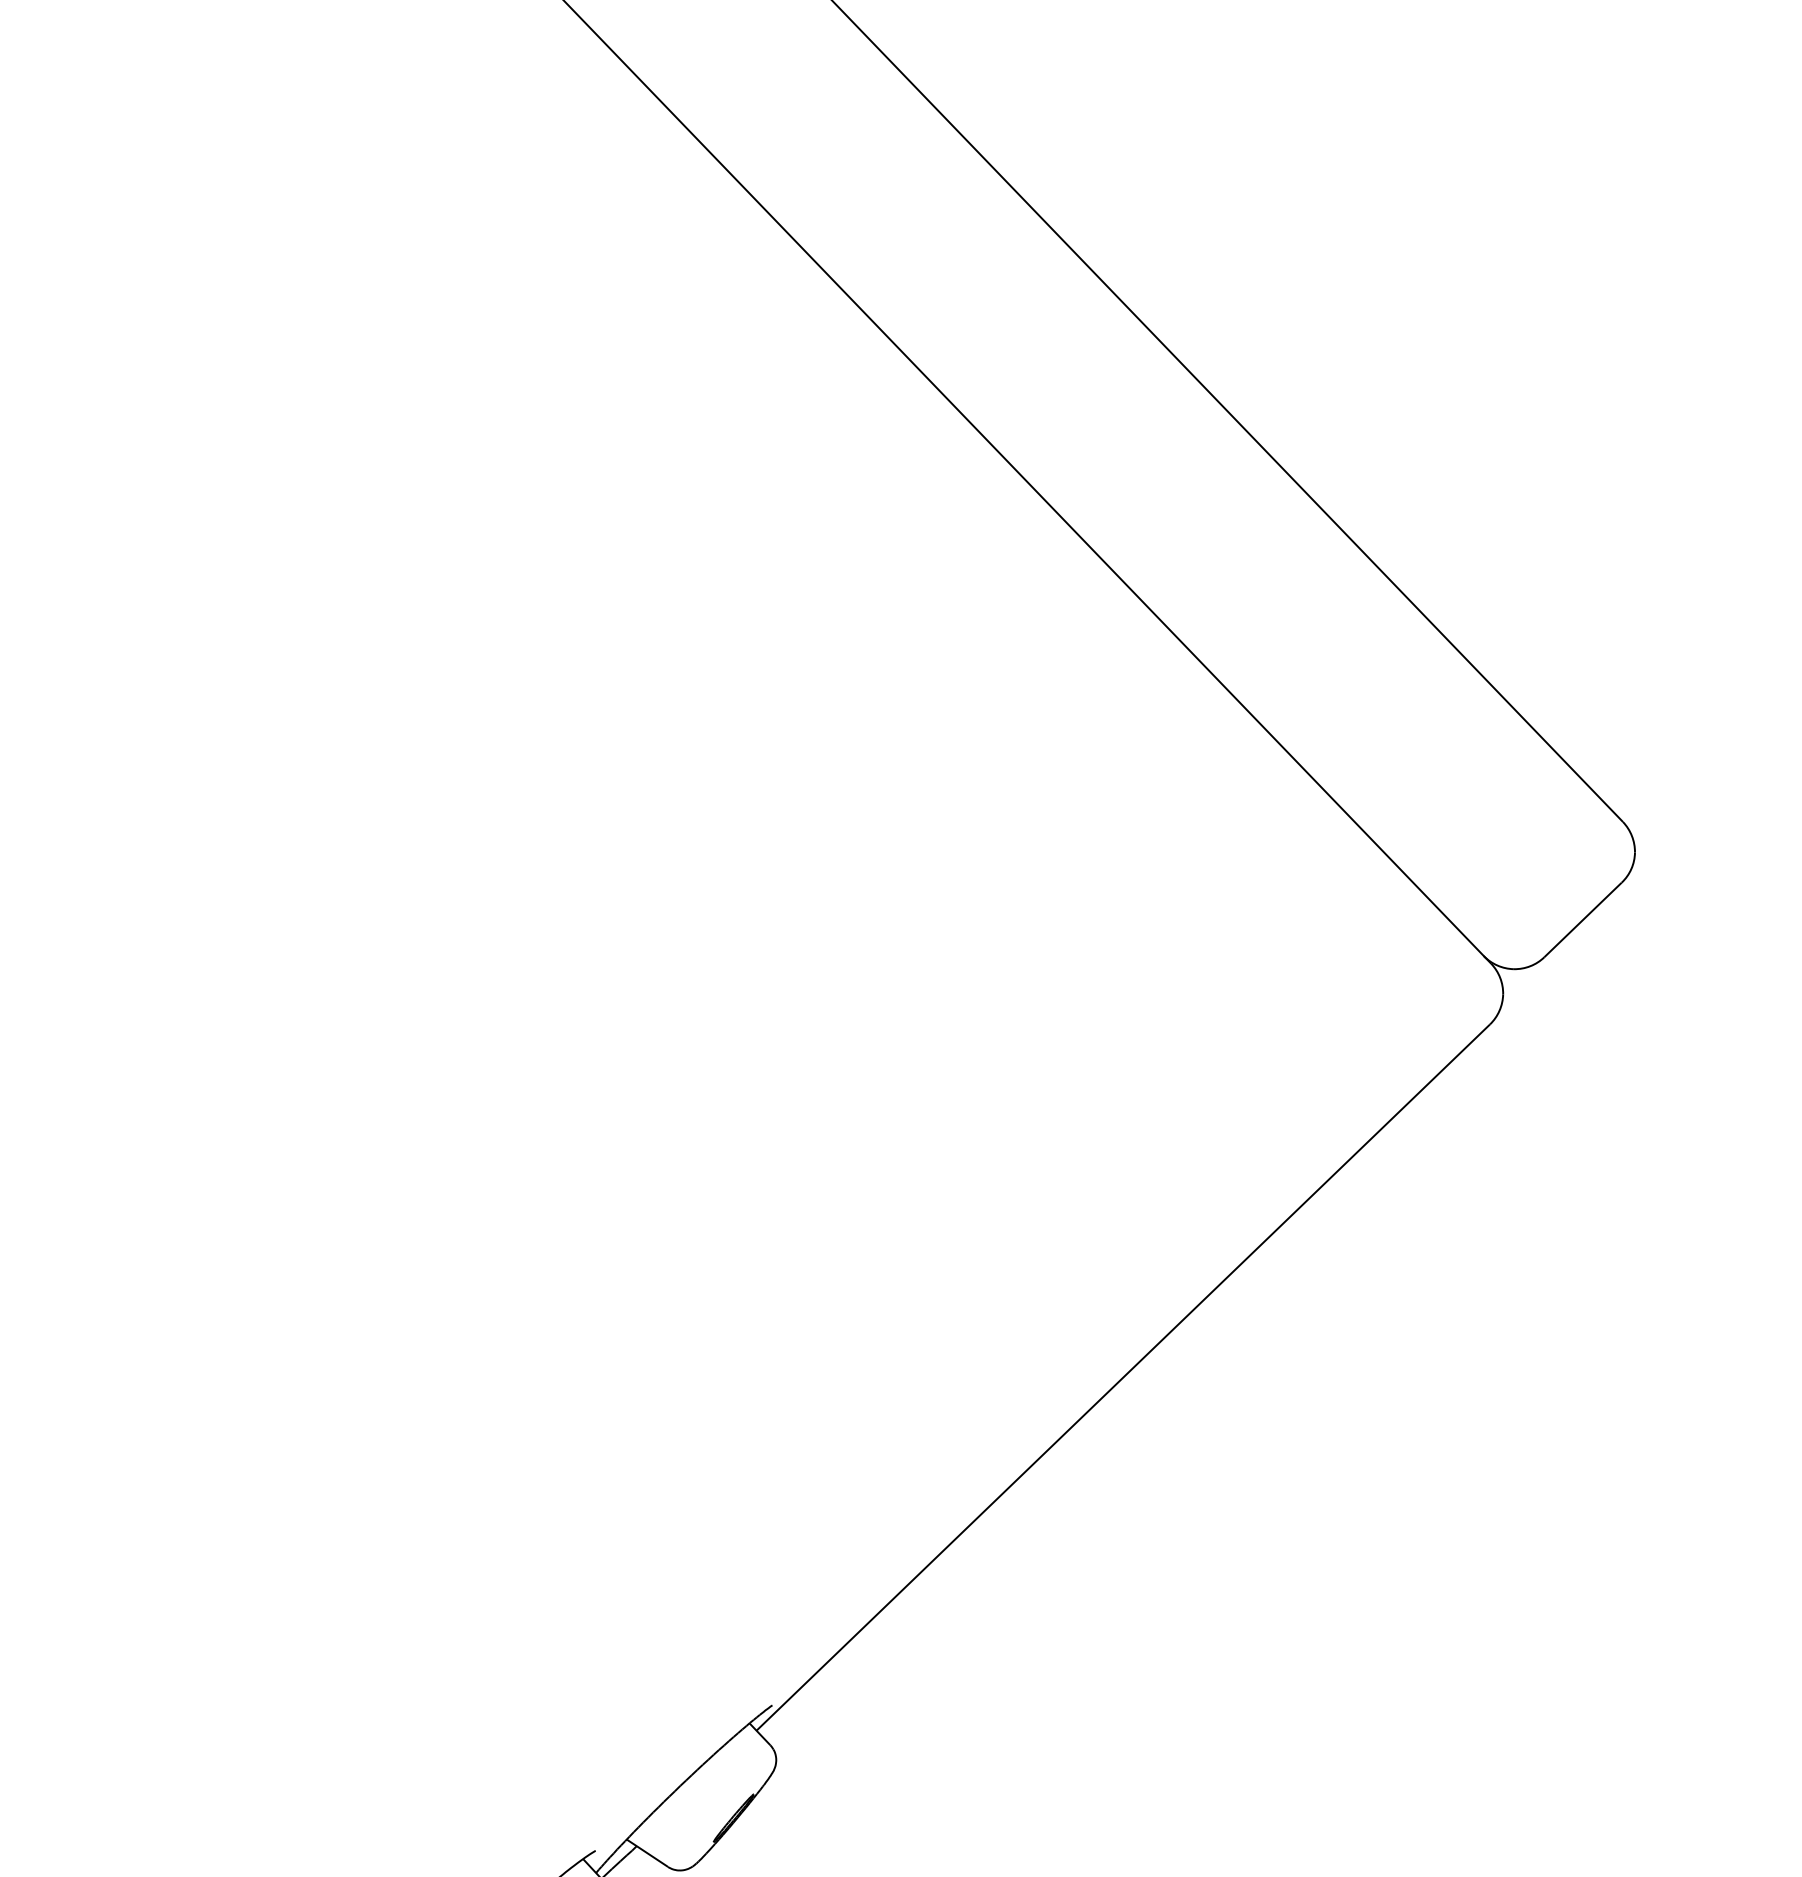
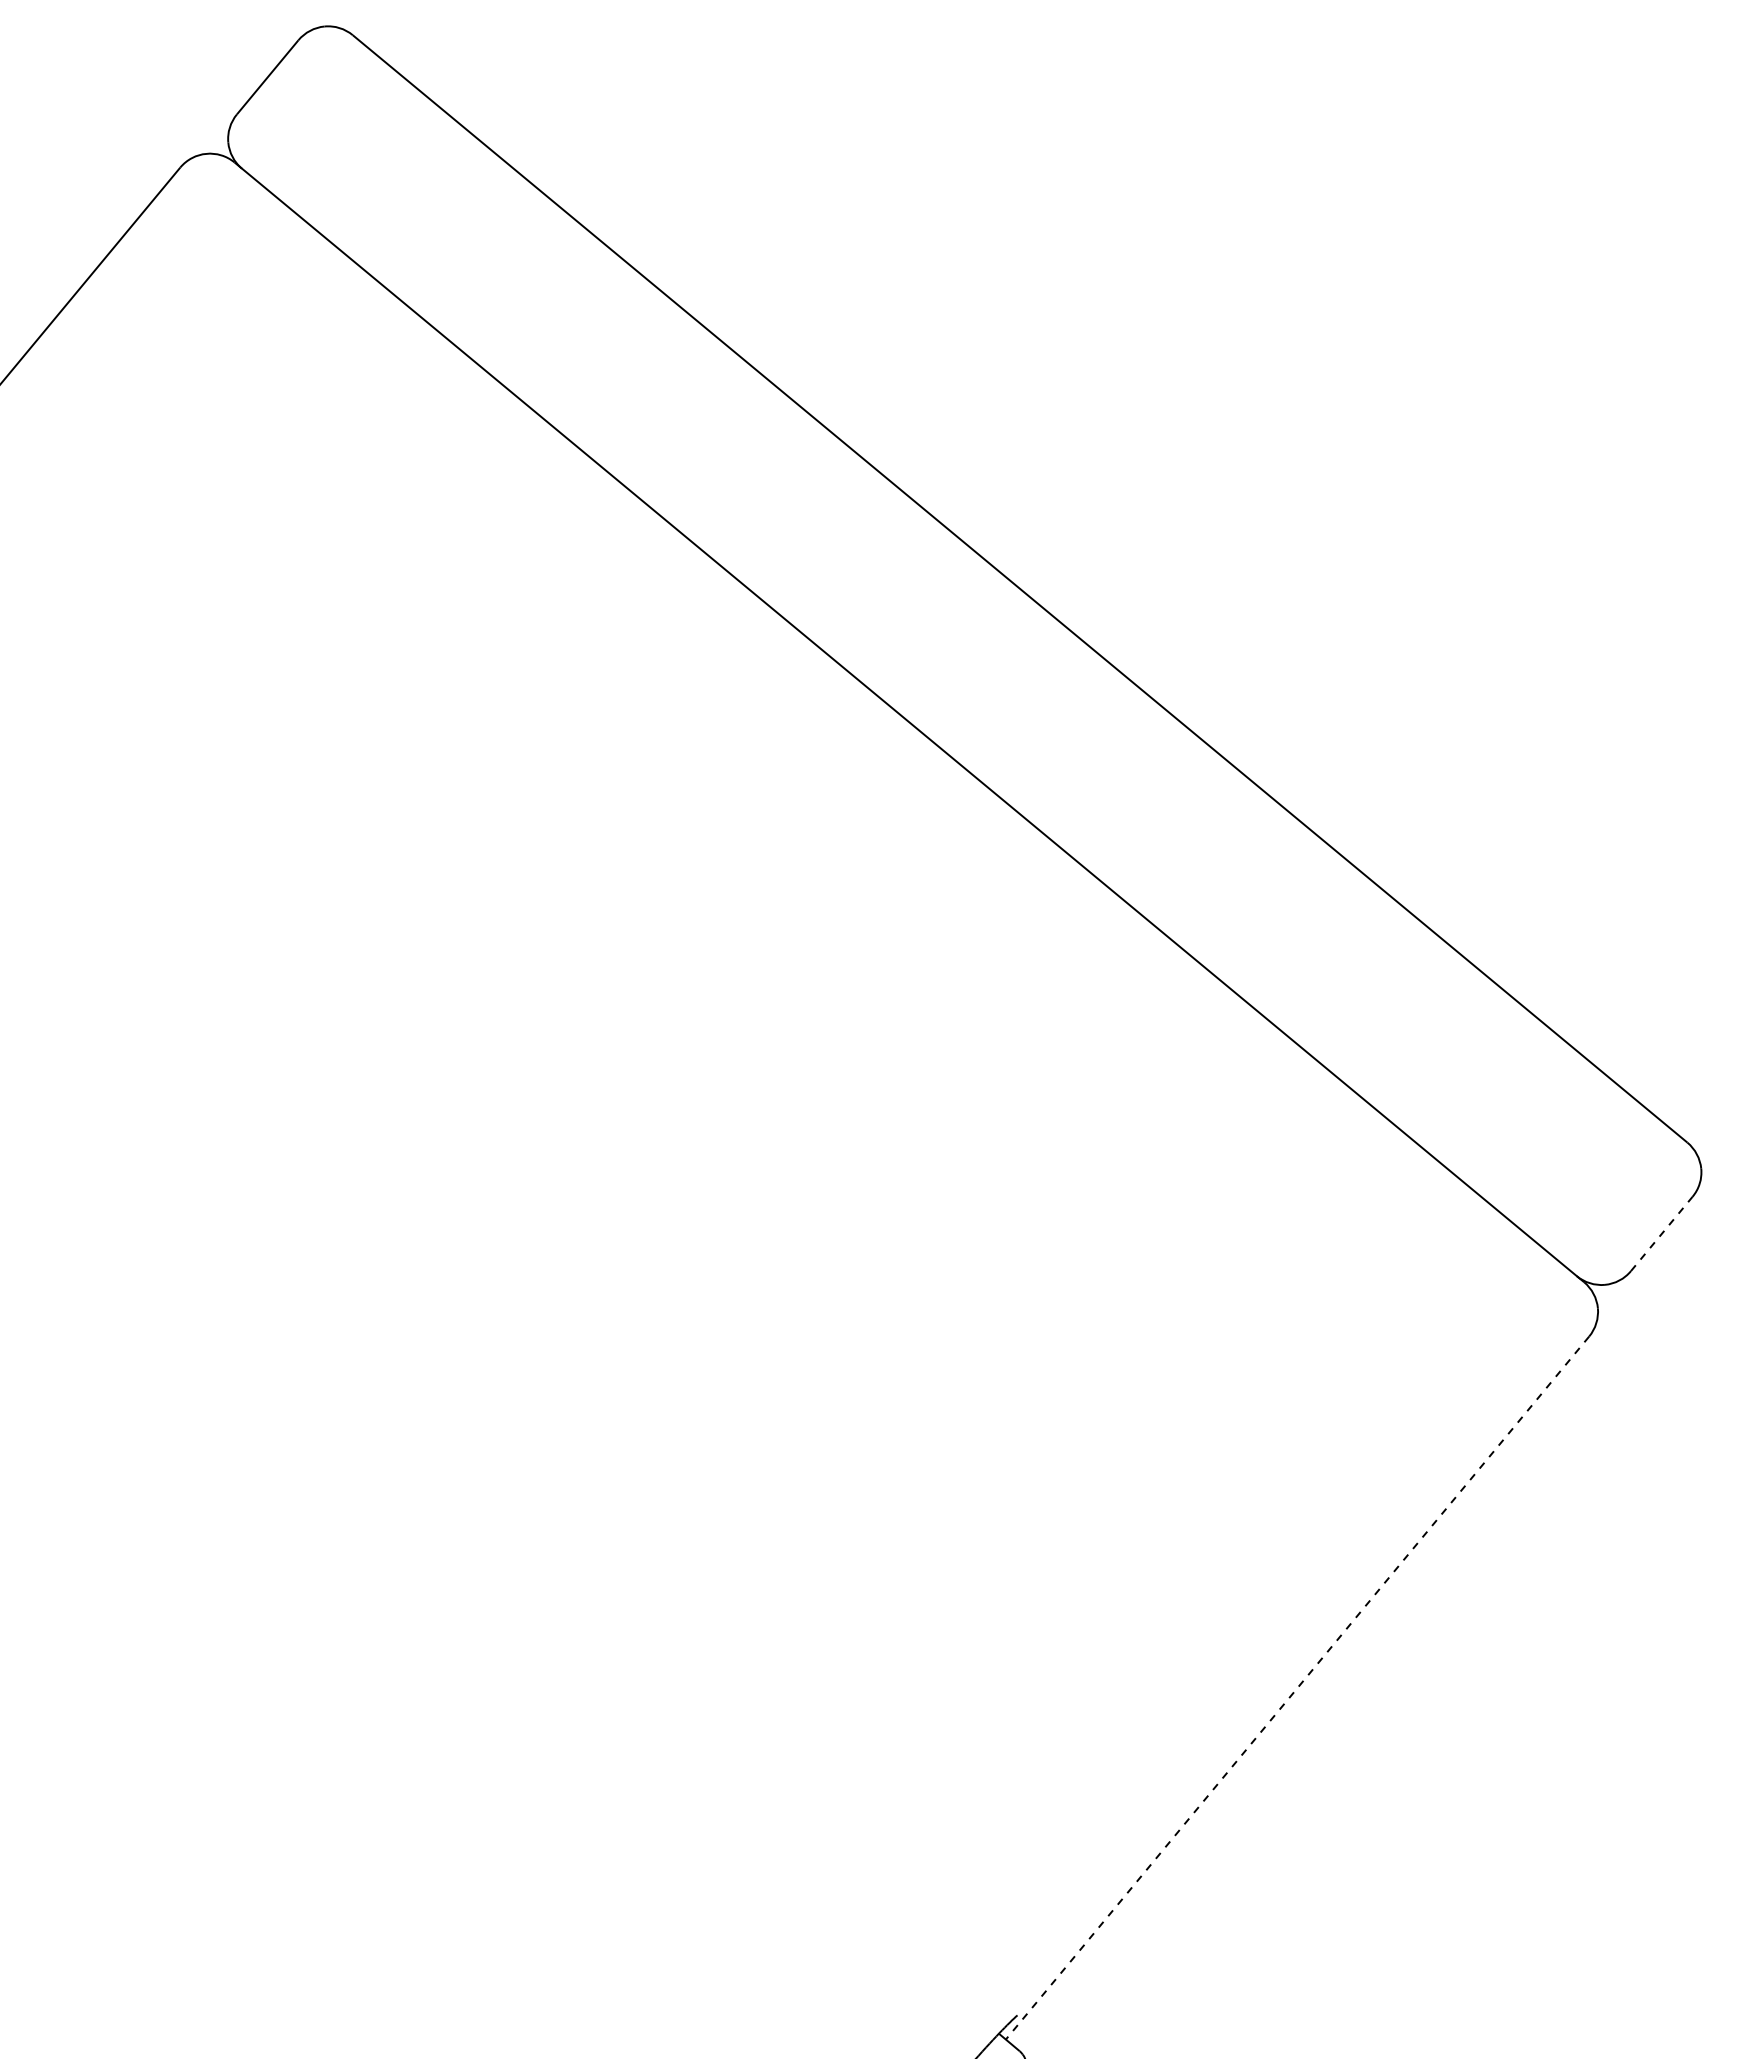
line: (1584, 919) -> (1662, 1233), solid -> dashed
line: (1123, 1378) -> (1297, 1688), solid -> dashed

